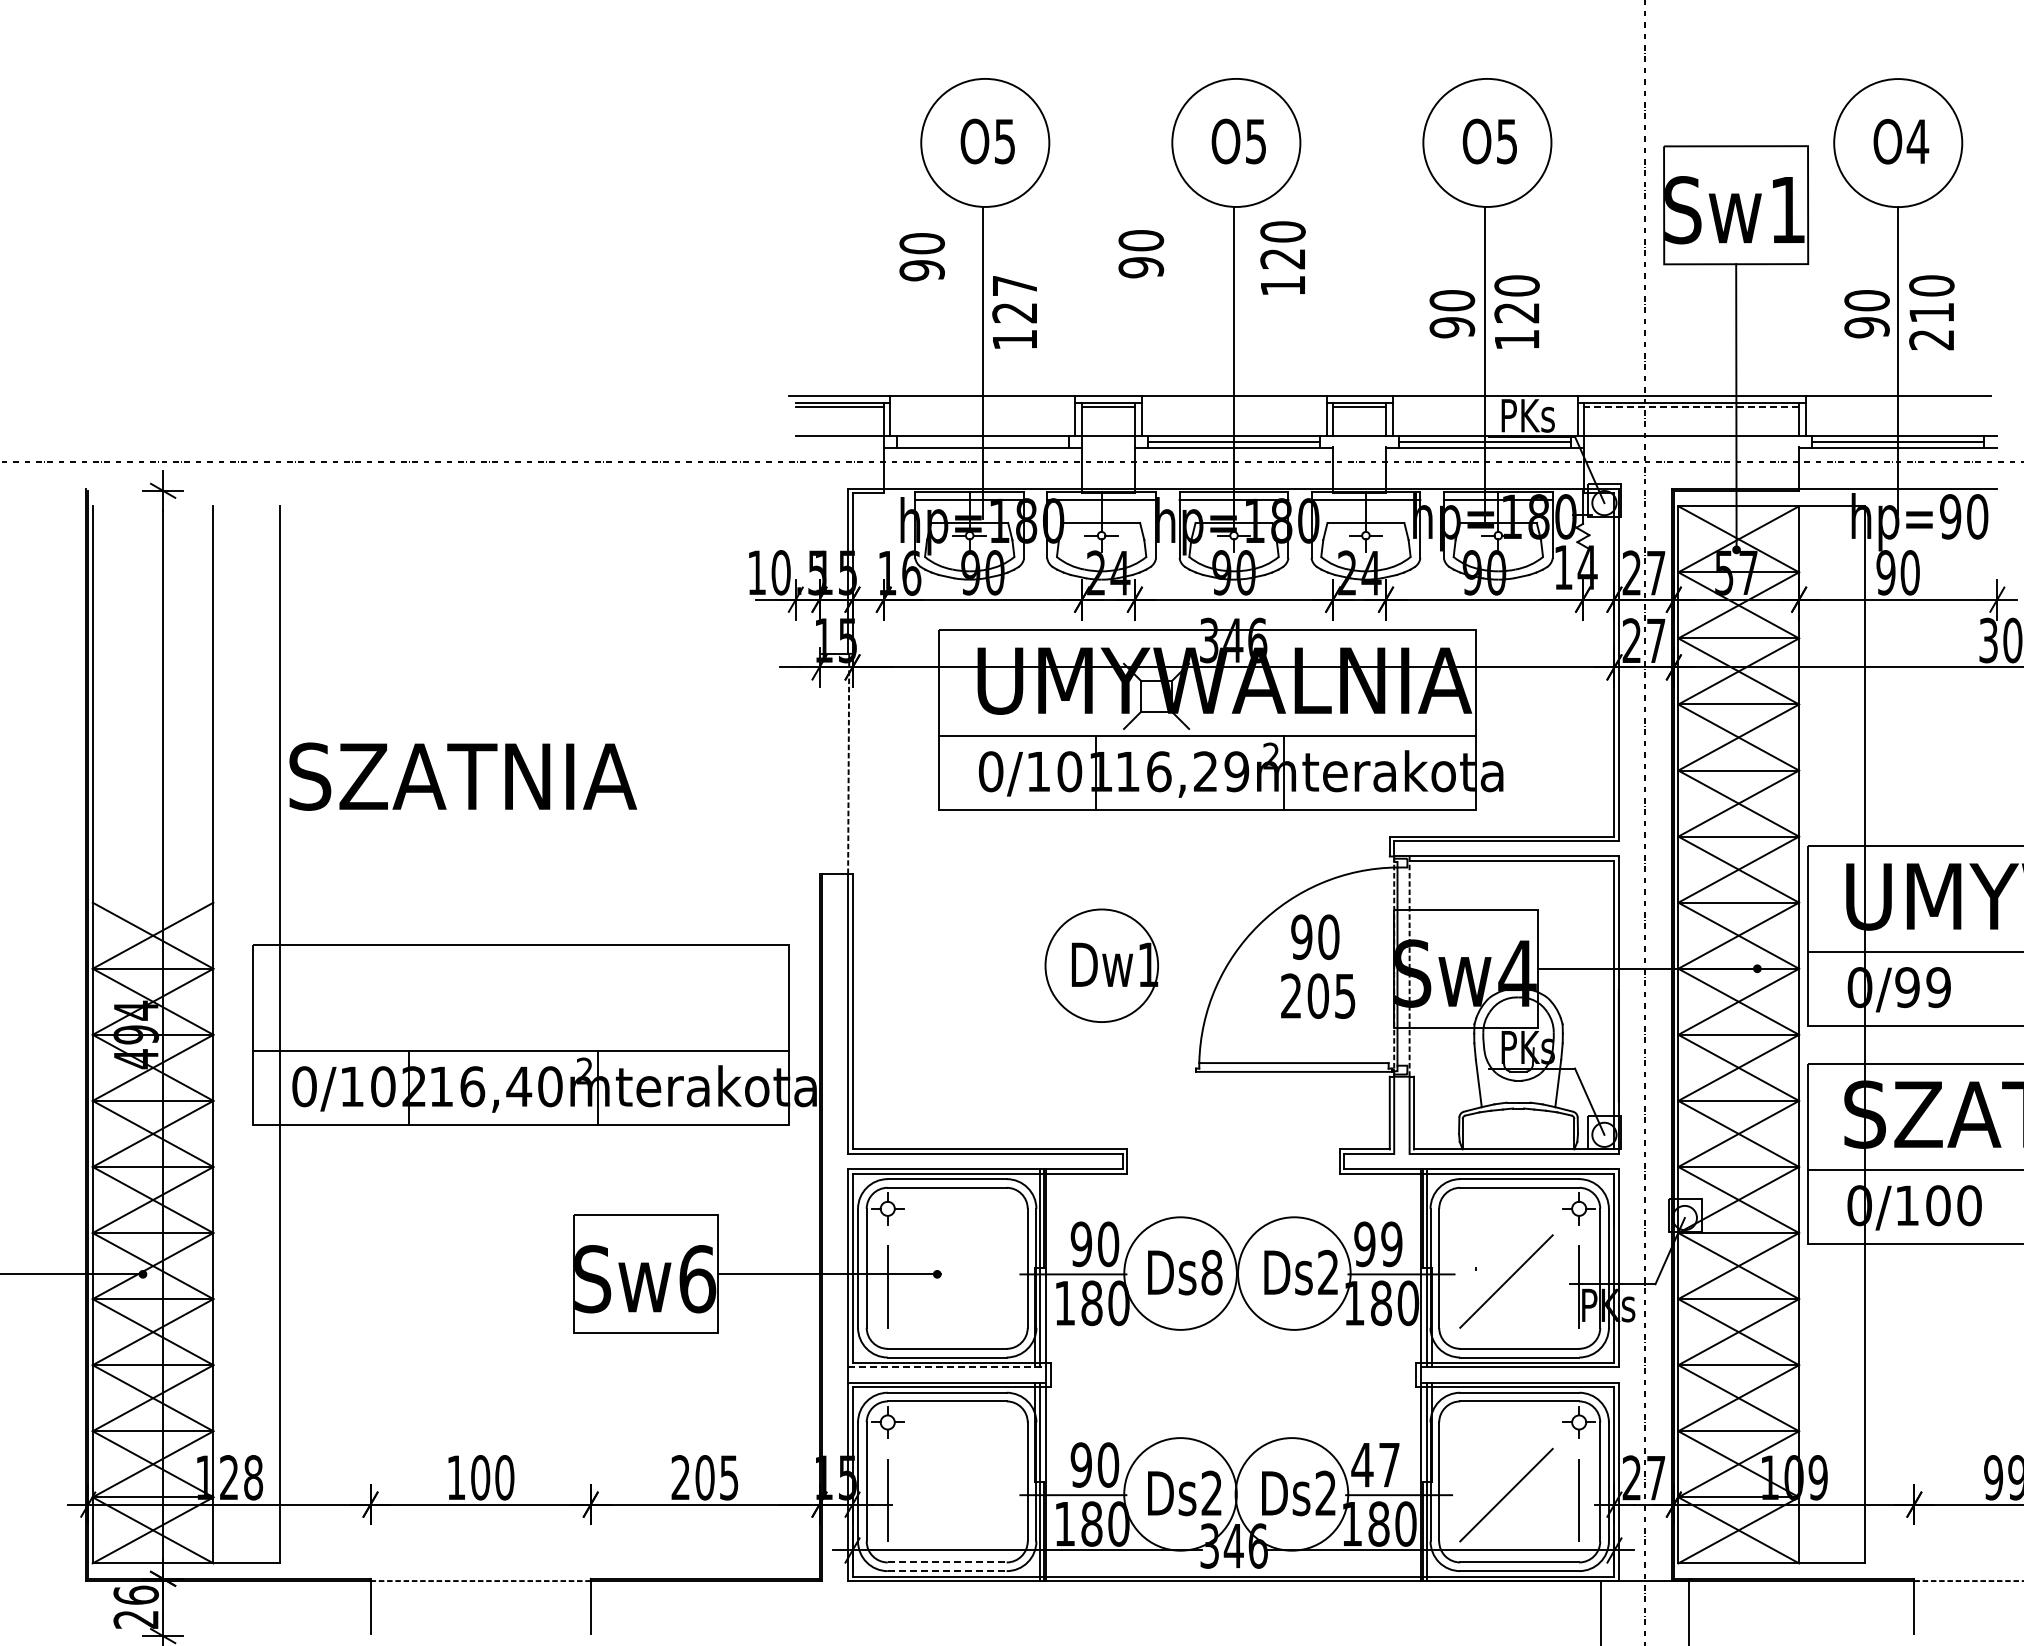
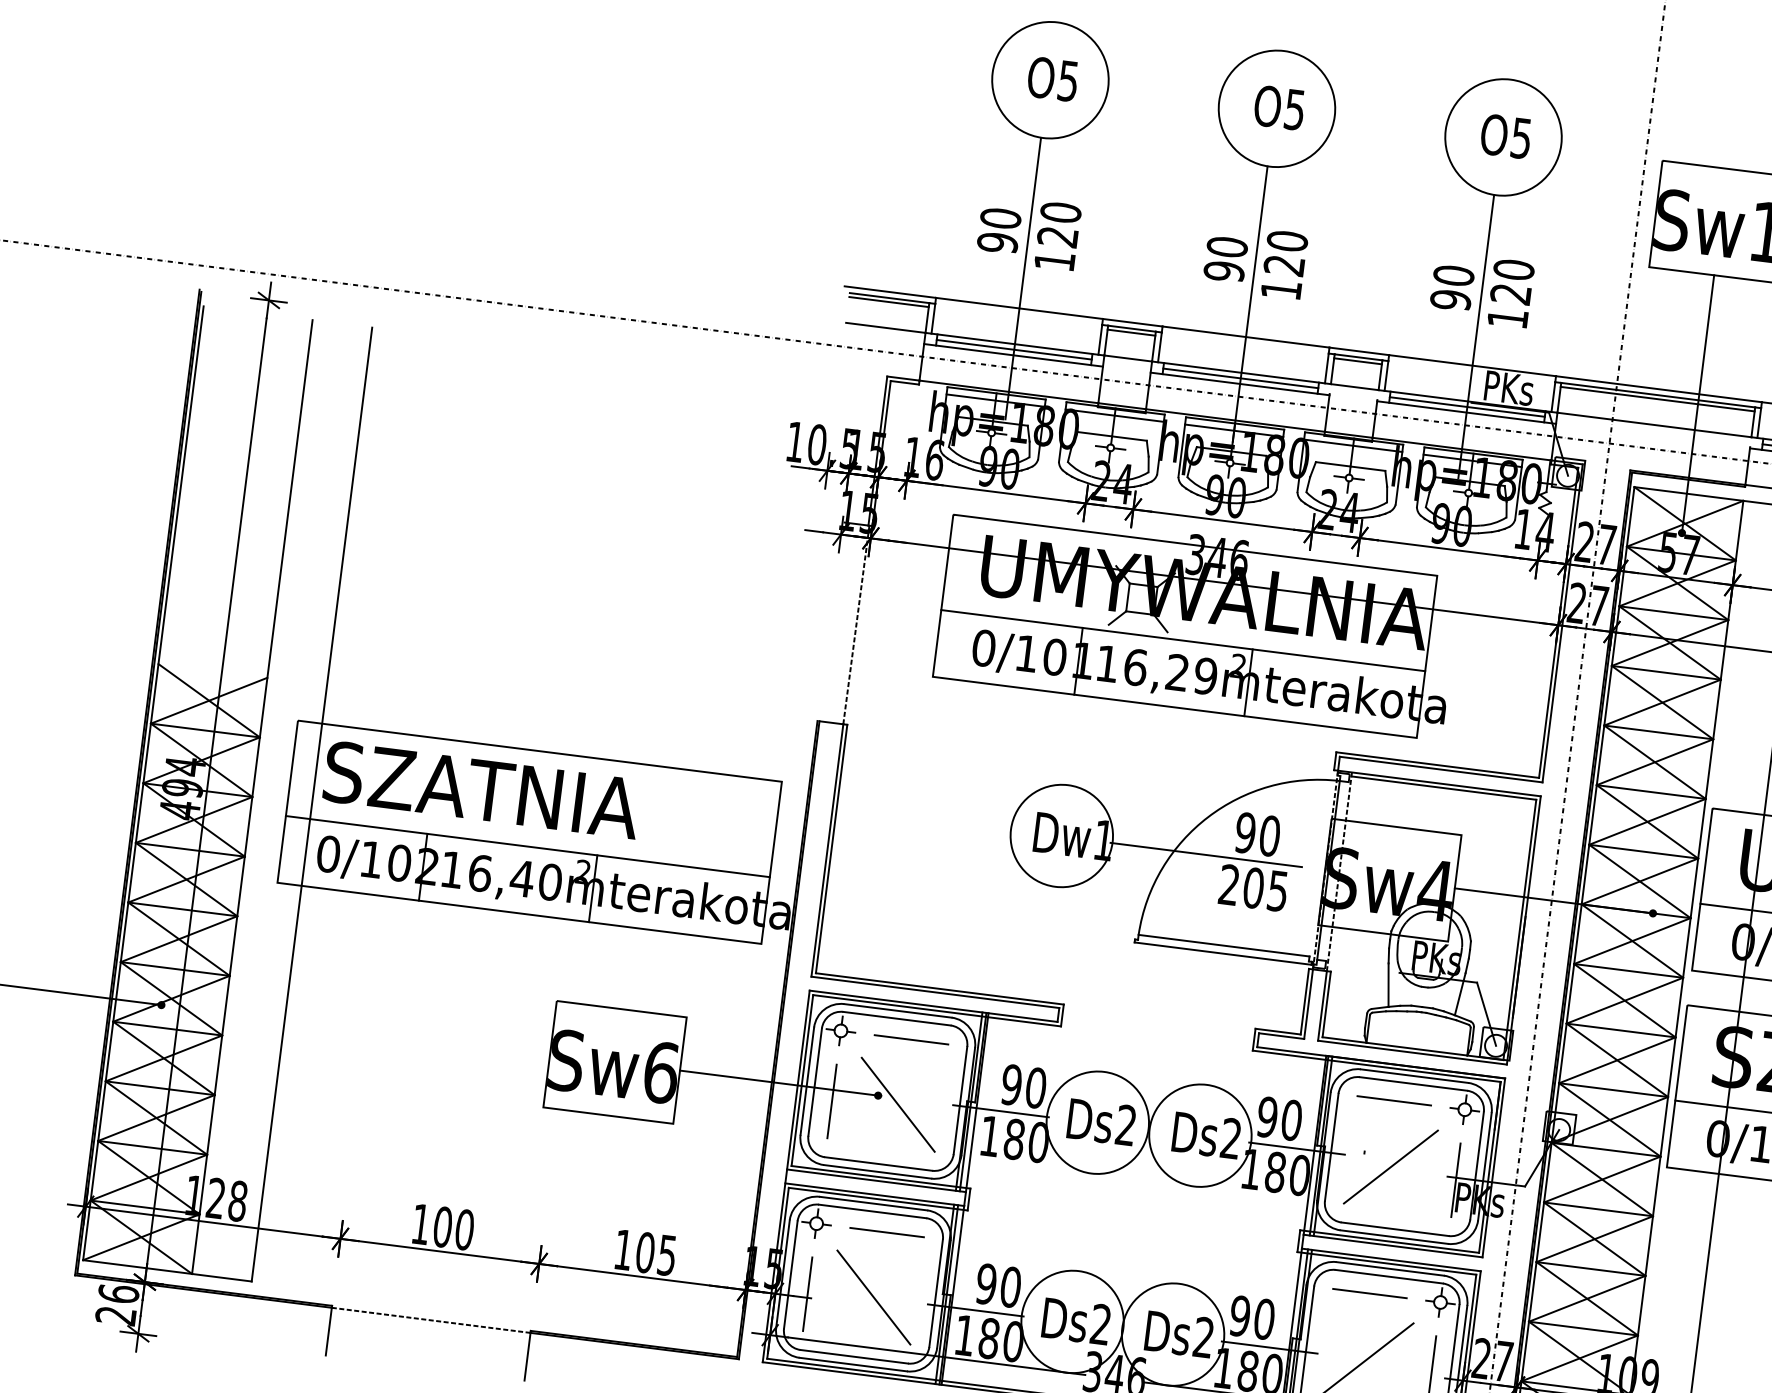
text: (1141, 254) -> (1225, 259), moved
text: (921, 257) -> (998, 230), moved
text: (1282, 257) -> (1284, 264), moved
text: (1014, 285) -> (1060, 212), 127 -> 120
line: (1691, 407) -> (1657, 399), dashed -> solid
line: (982, 441) -> (1013, 349), added
text: (463, 776) -> (482, 790), moved
line: (1261, 966) -> (1205, 854), added
line: (965, 1208) -> (911, 1039), added
line: (1500, 1208) -> (1393, 1100), added
text: (1391, 1244) -> (1291, 1120), 99 -> 90
text: (1211, 1272) -> (1125, 1125), Ds8 -> Ds2
line: (960, 1281) -> (898, 1104), added
line: (947, 1367) -> (876, 1180), dashed -> solid
line: (965, 1422) -> (886, 1232), added
line: (1500, 1422) -> (1369, 1293), added
text: (1375, 1464) -> (1251, 1317), 47 -> 90
text: (680, 1477) -> (623, 1249), 205 -> 105
line: (960, 1494) -> (874, 1296), added
line: (947, 1562) -> (854, 1356), dashed -> solid
line: (947, 1571) -> (853, 1364), dashed -> solid

